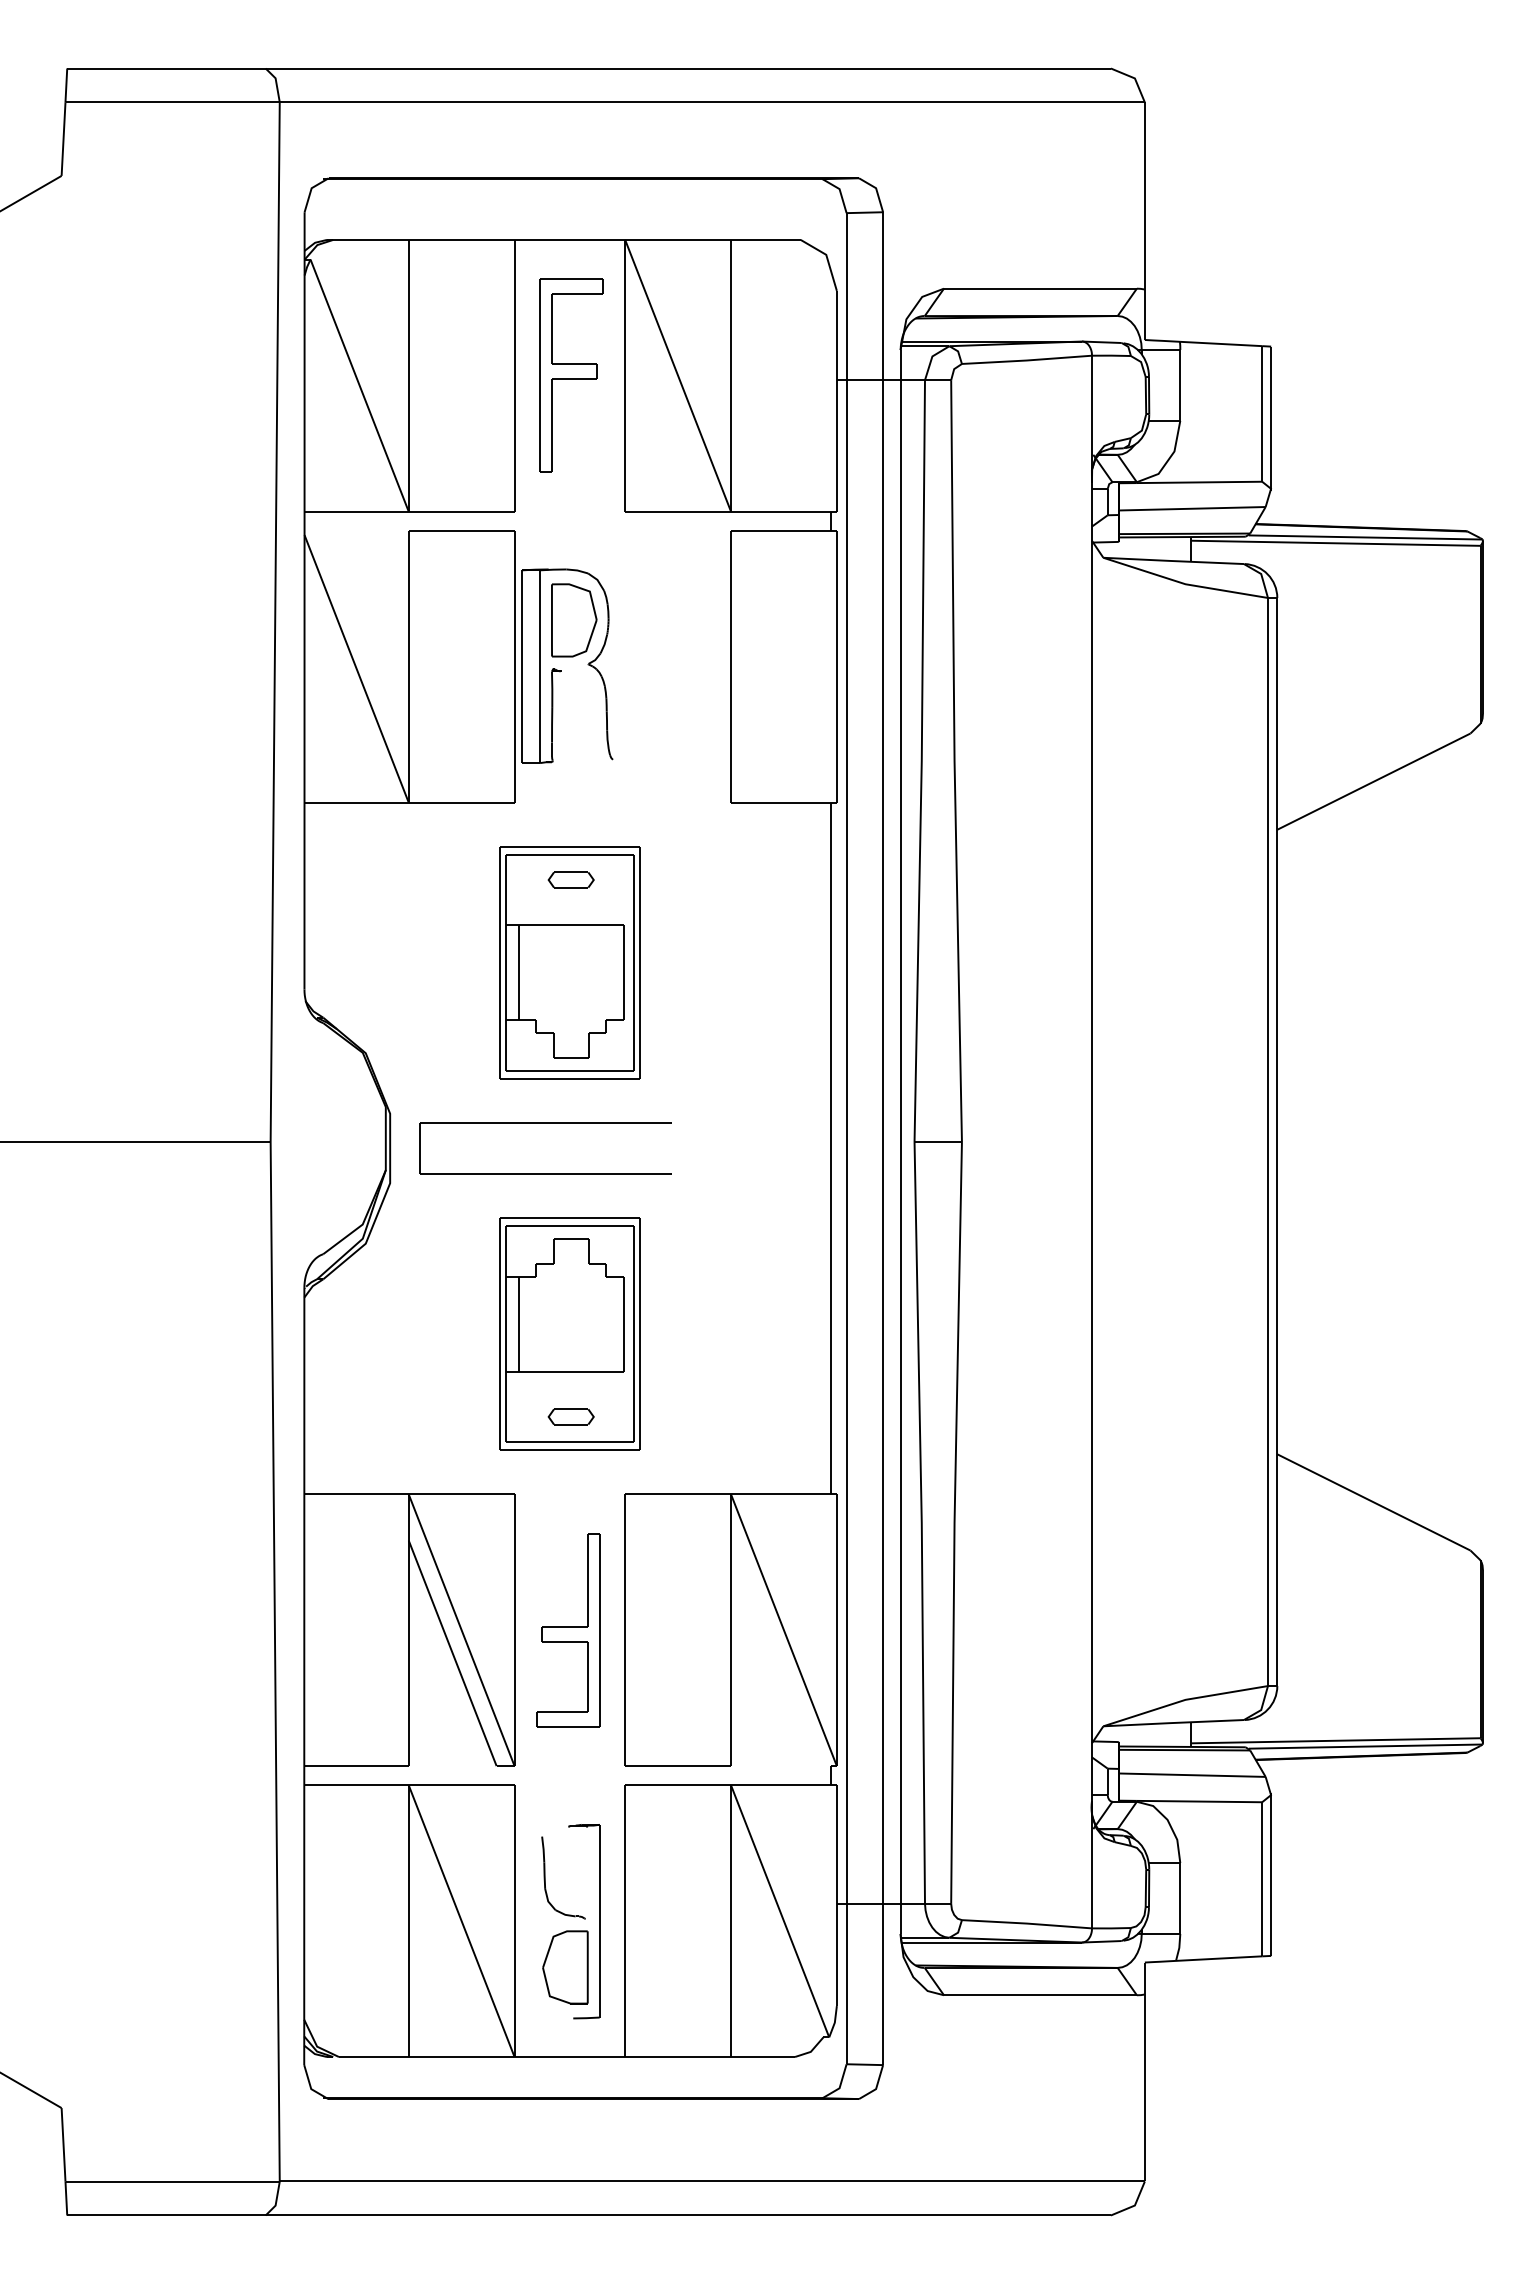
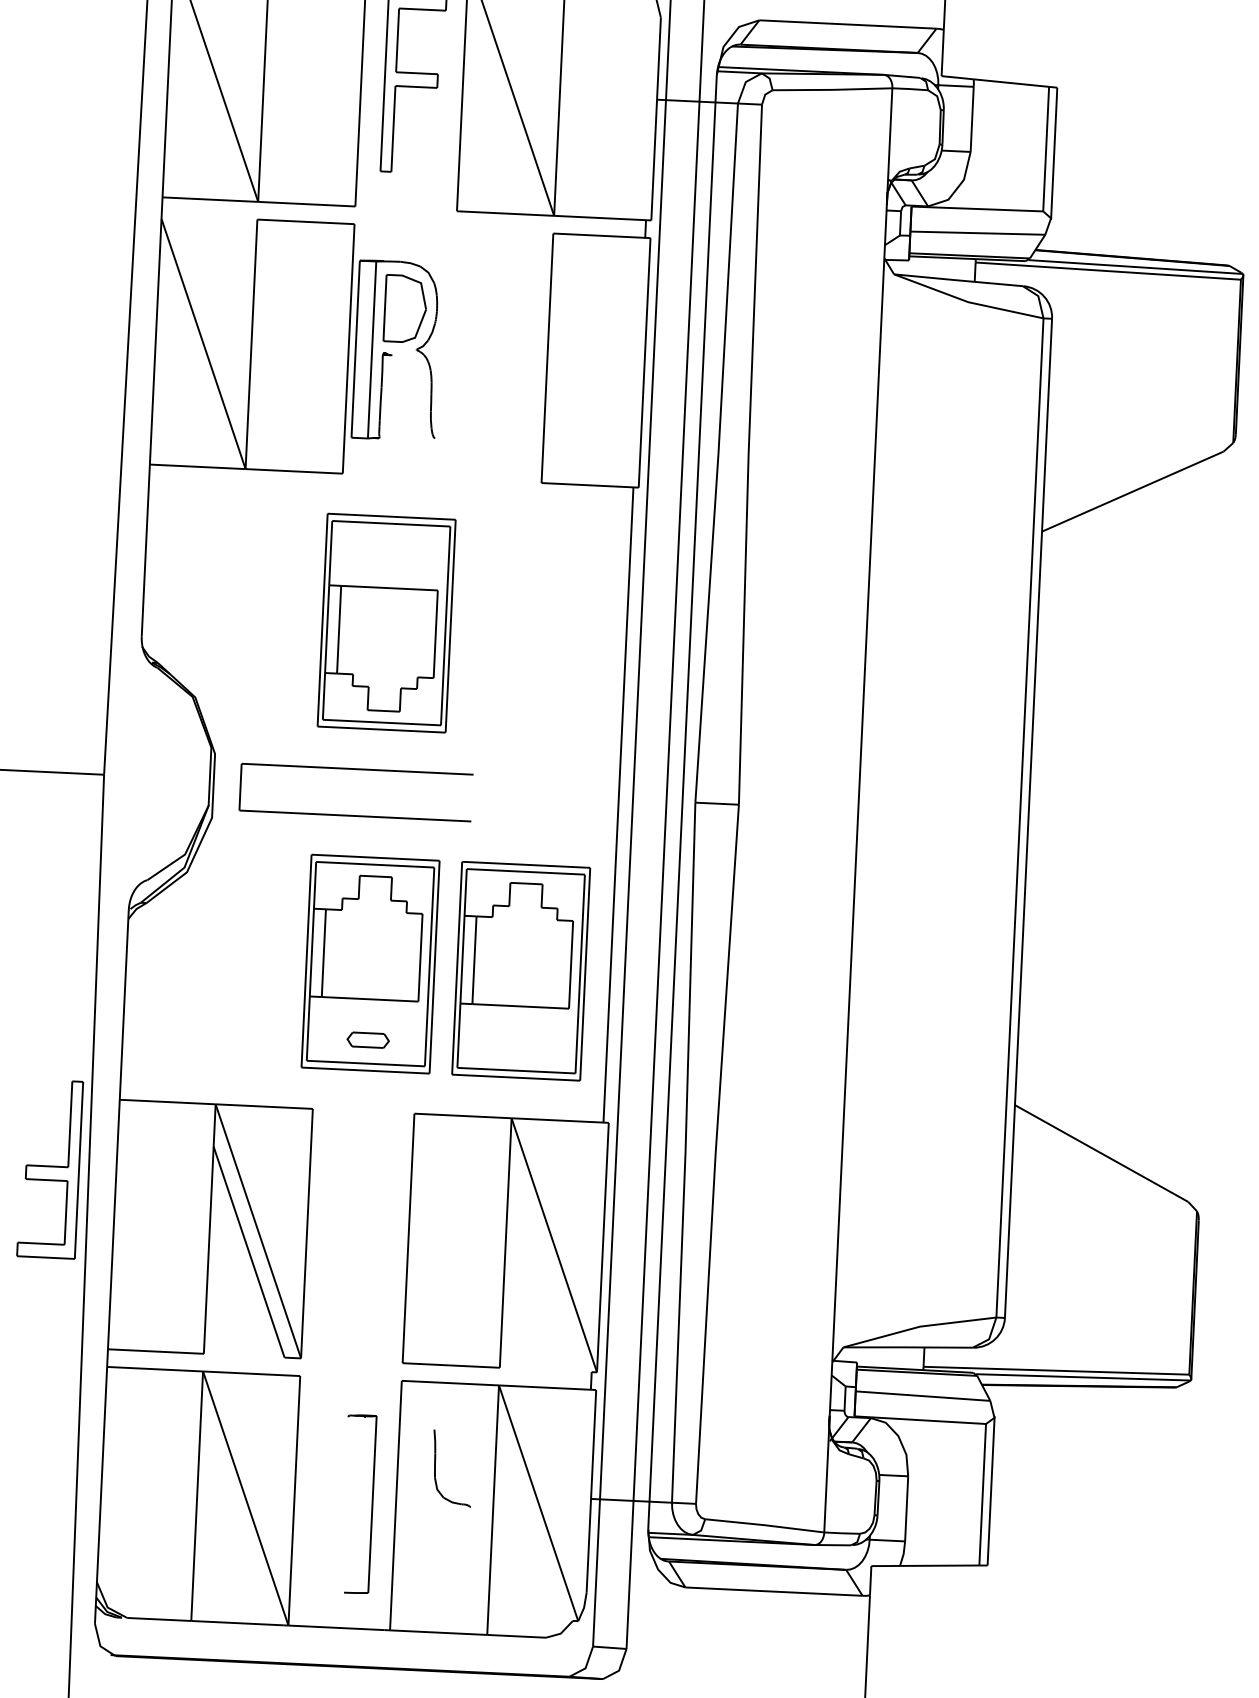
part: (570, 879) -> (390, 546), removed
part: (733, 1333) -> (520, 970), added
part: (568, 1630) -> (50, 1169), moved
part: (545, 1877) -> (435, 1467), moved
part: (565, 1967) -> (339, 1545), removed

